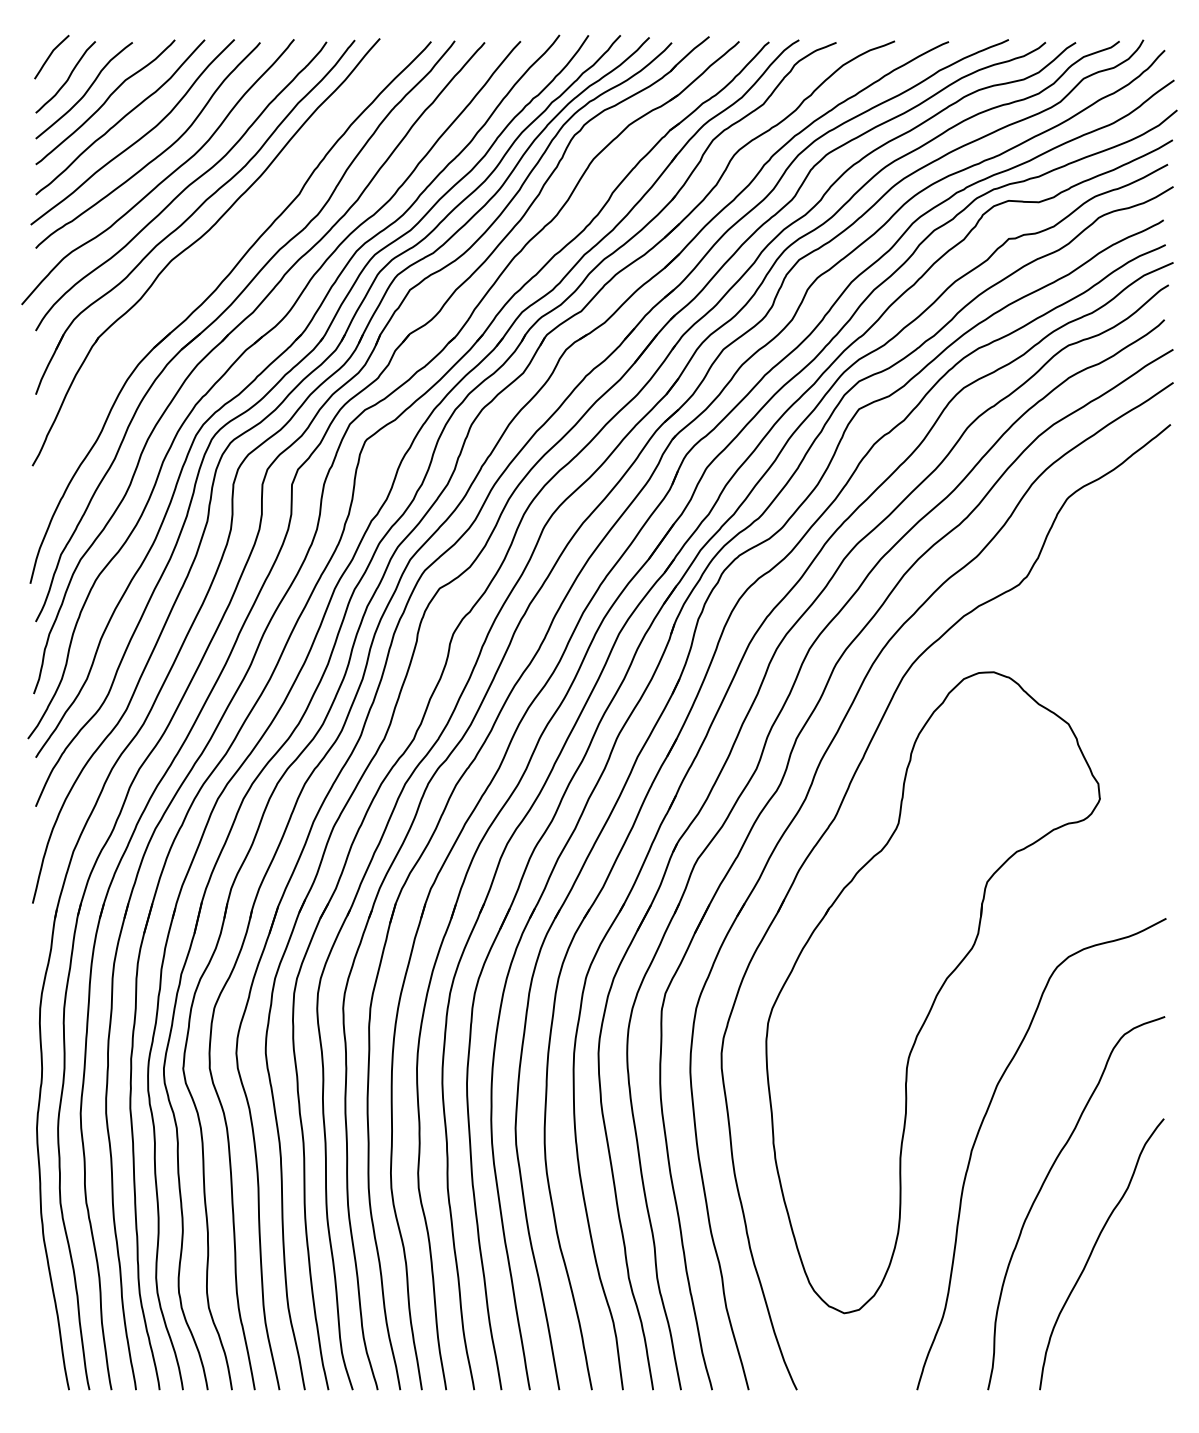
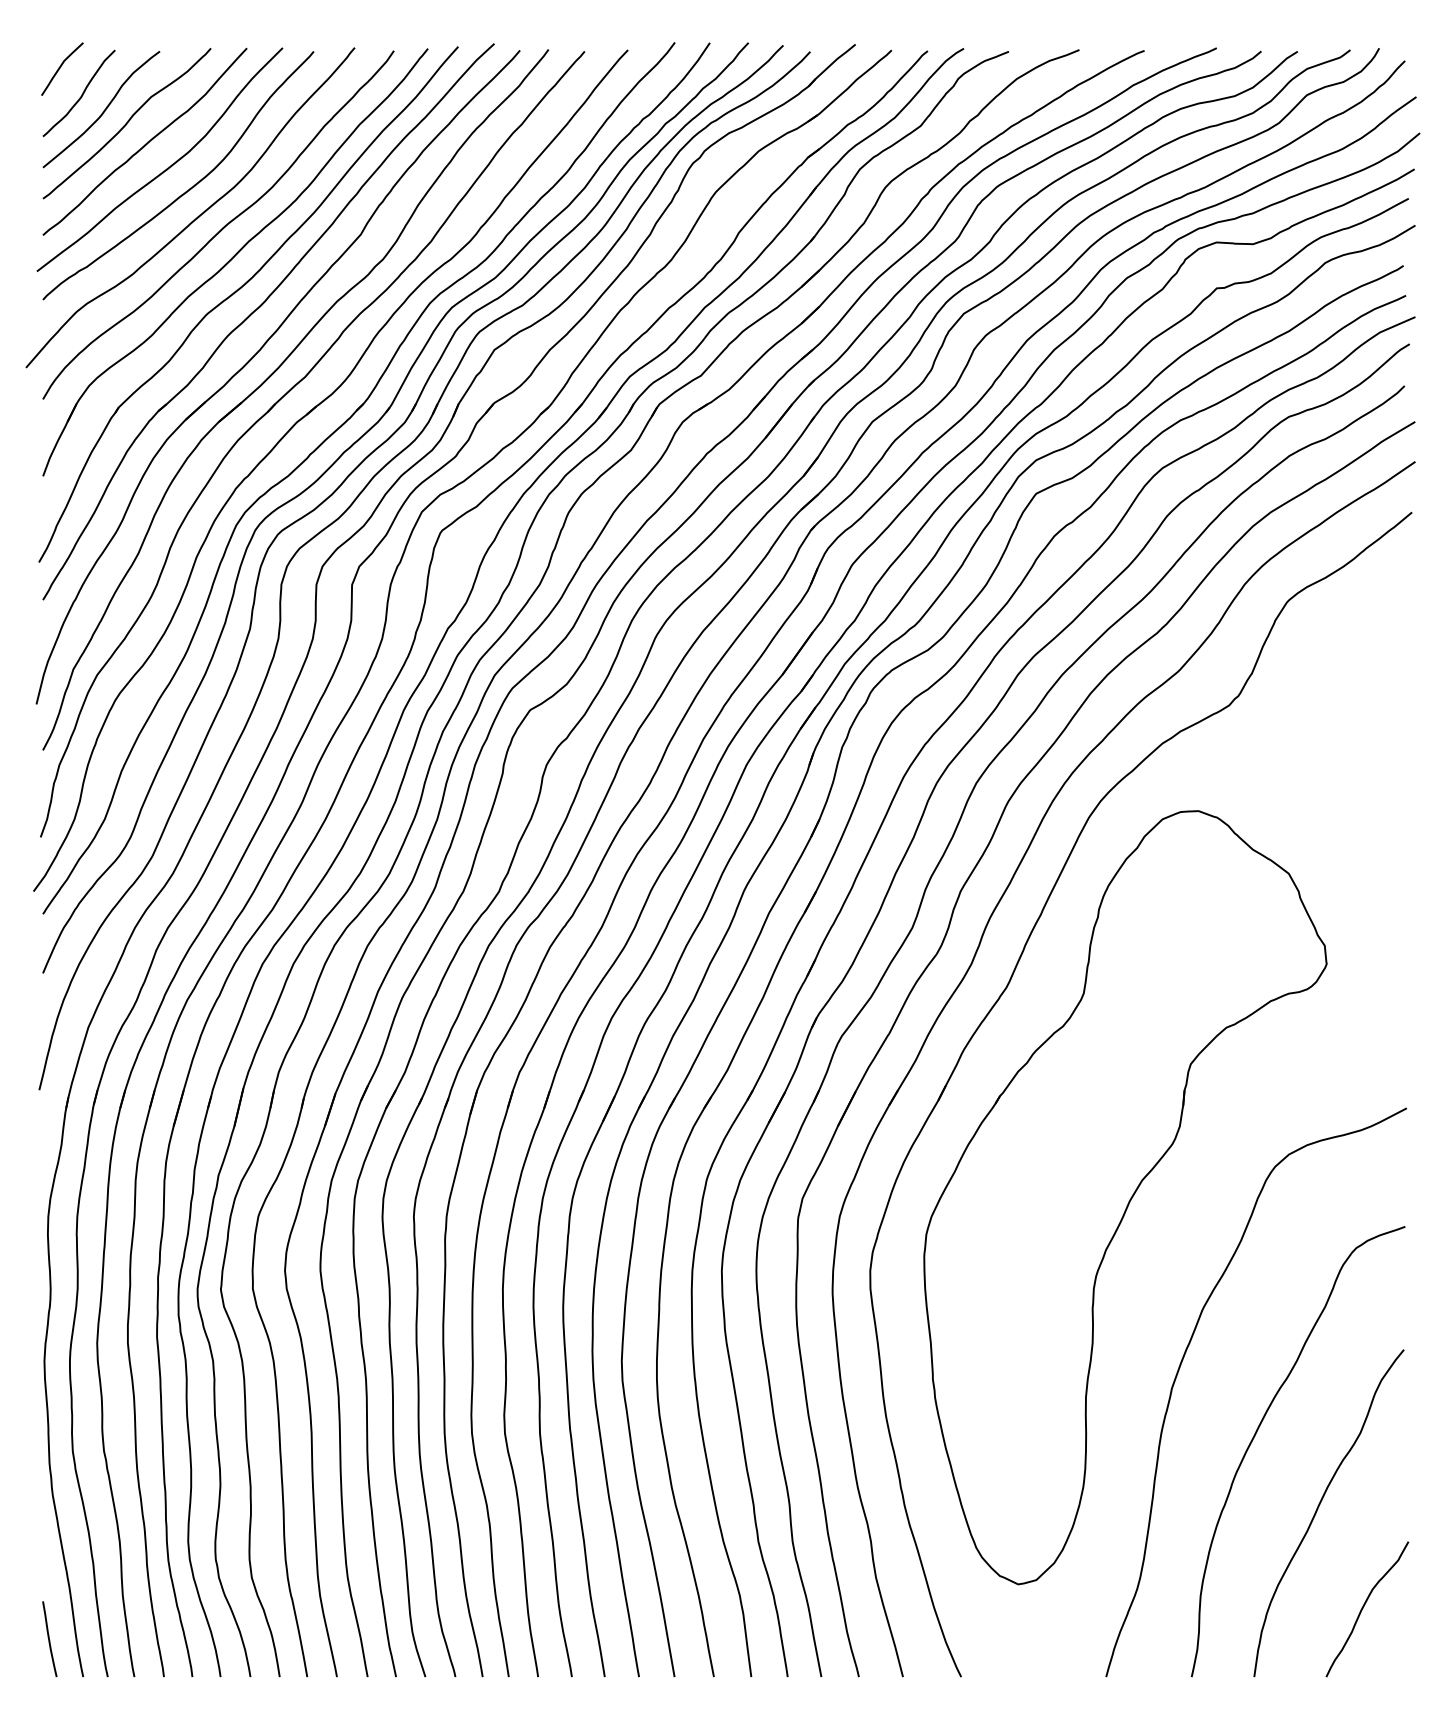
part: (214, 256) -> (258, 309), added
curve: (1130, 1333) -> (1363, 1608), added
curve: (41, 1358) -> (49, 1639), added

